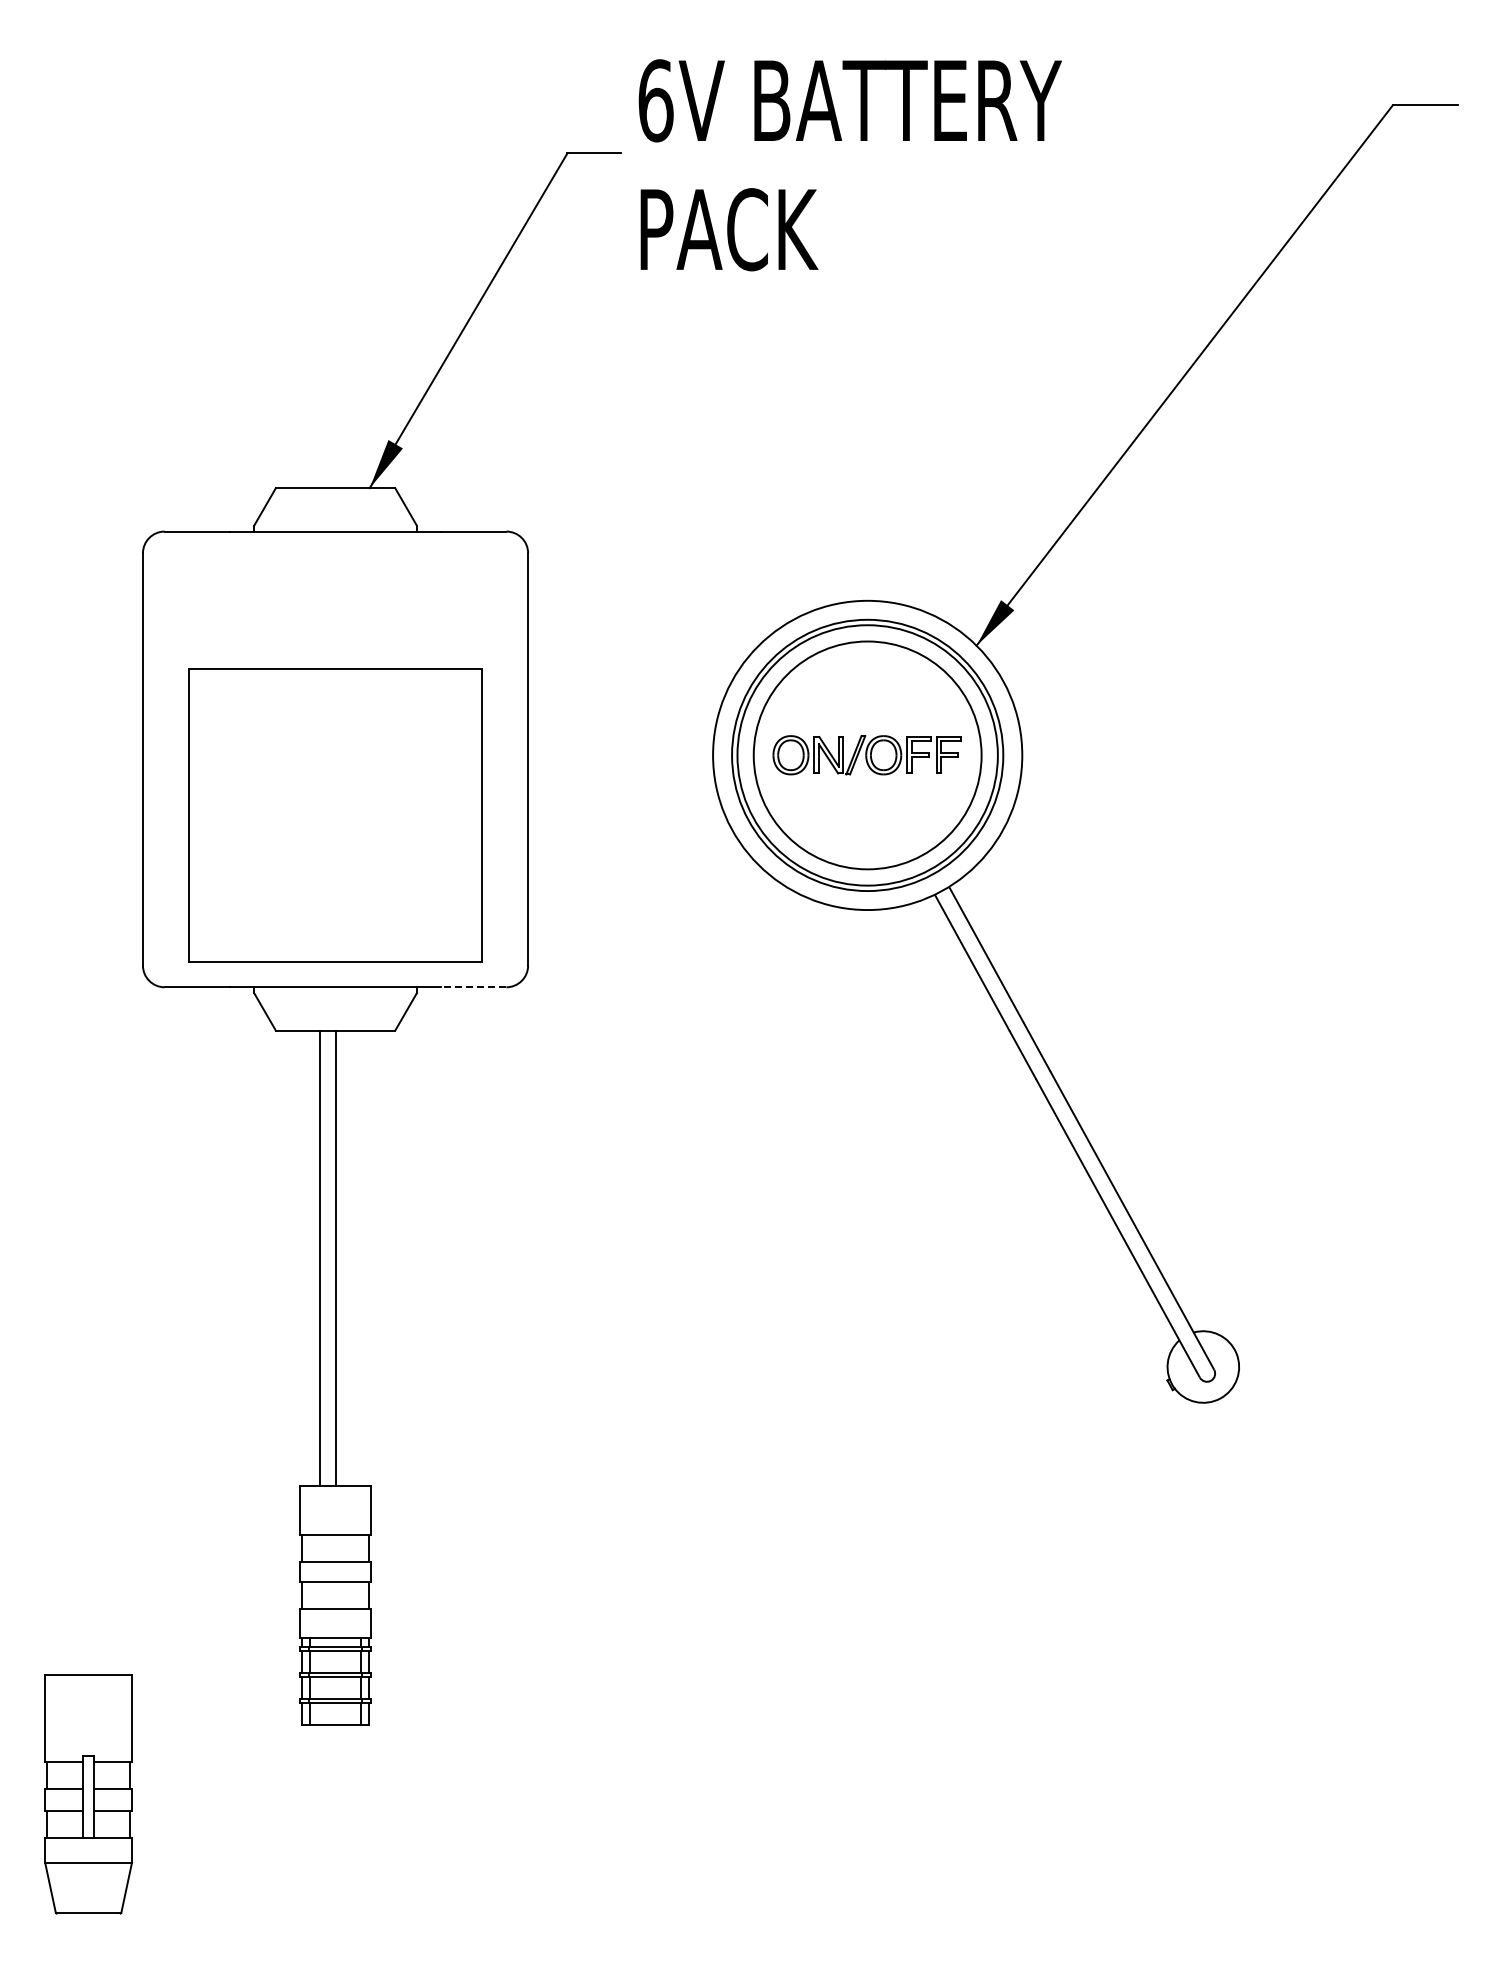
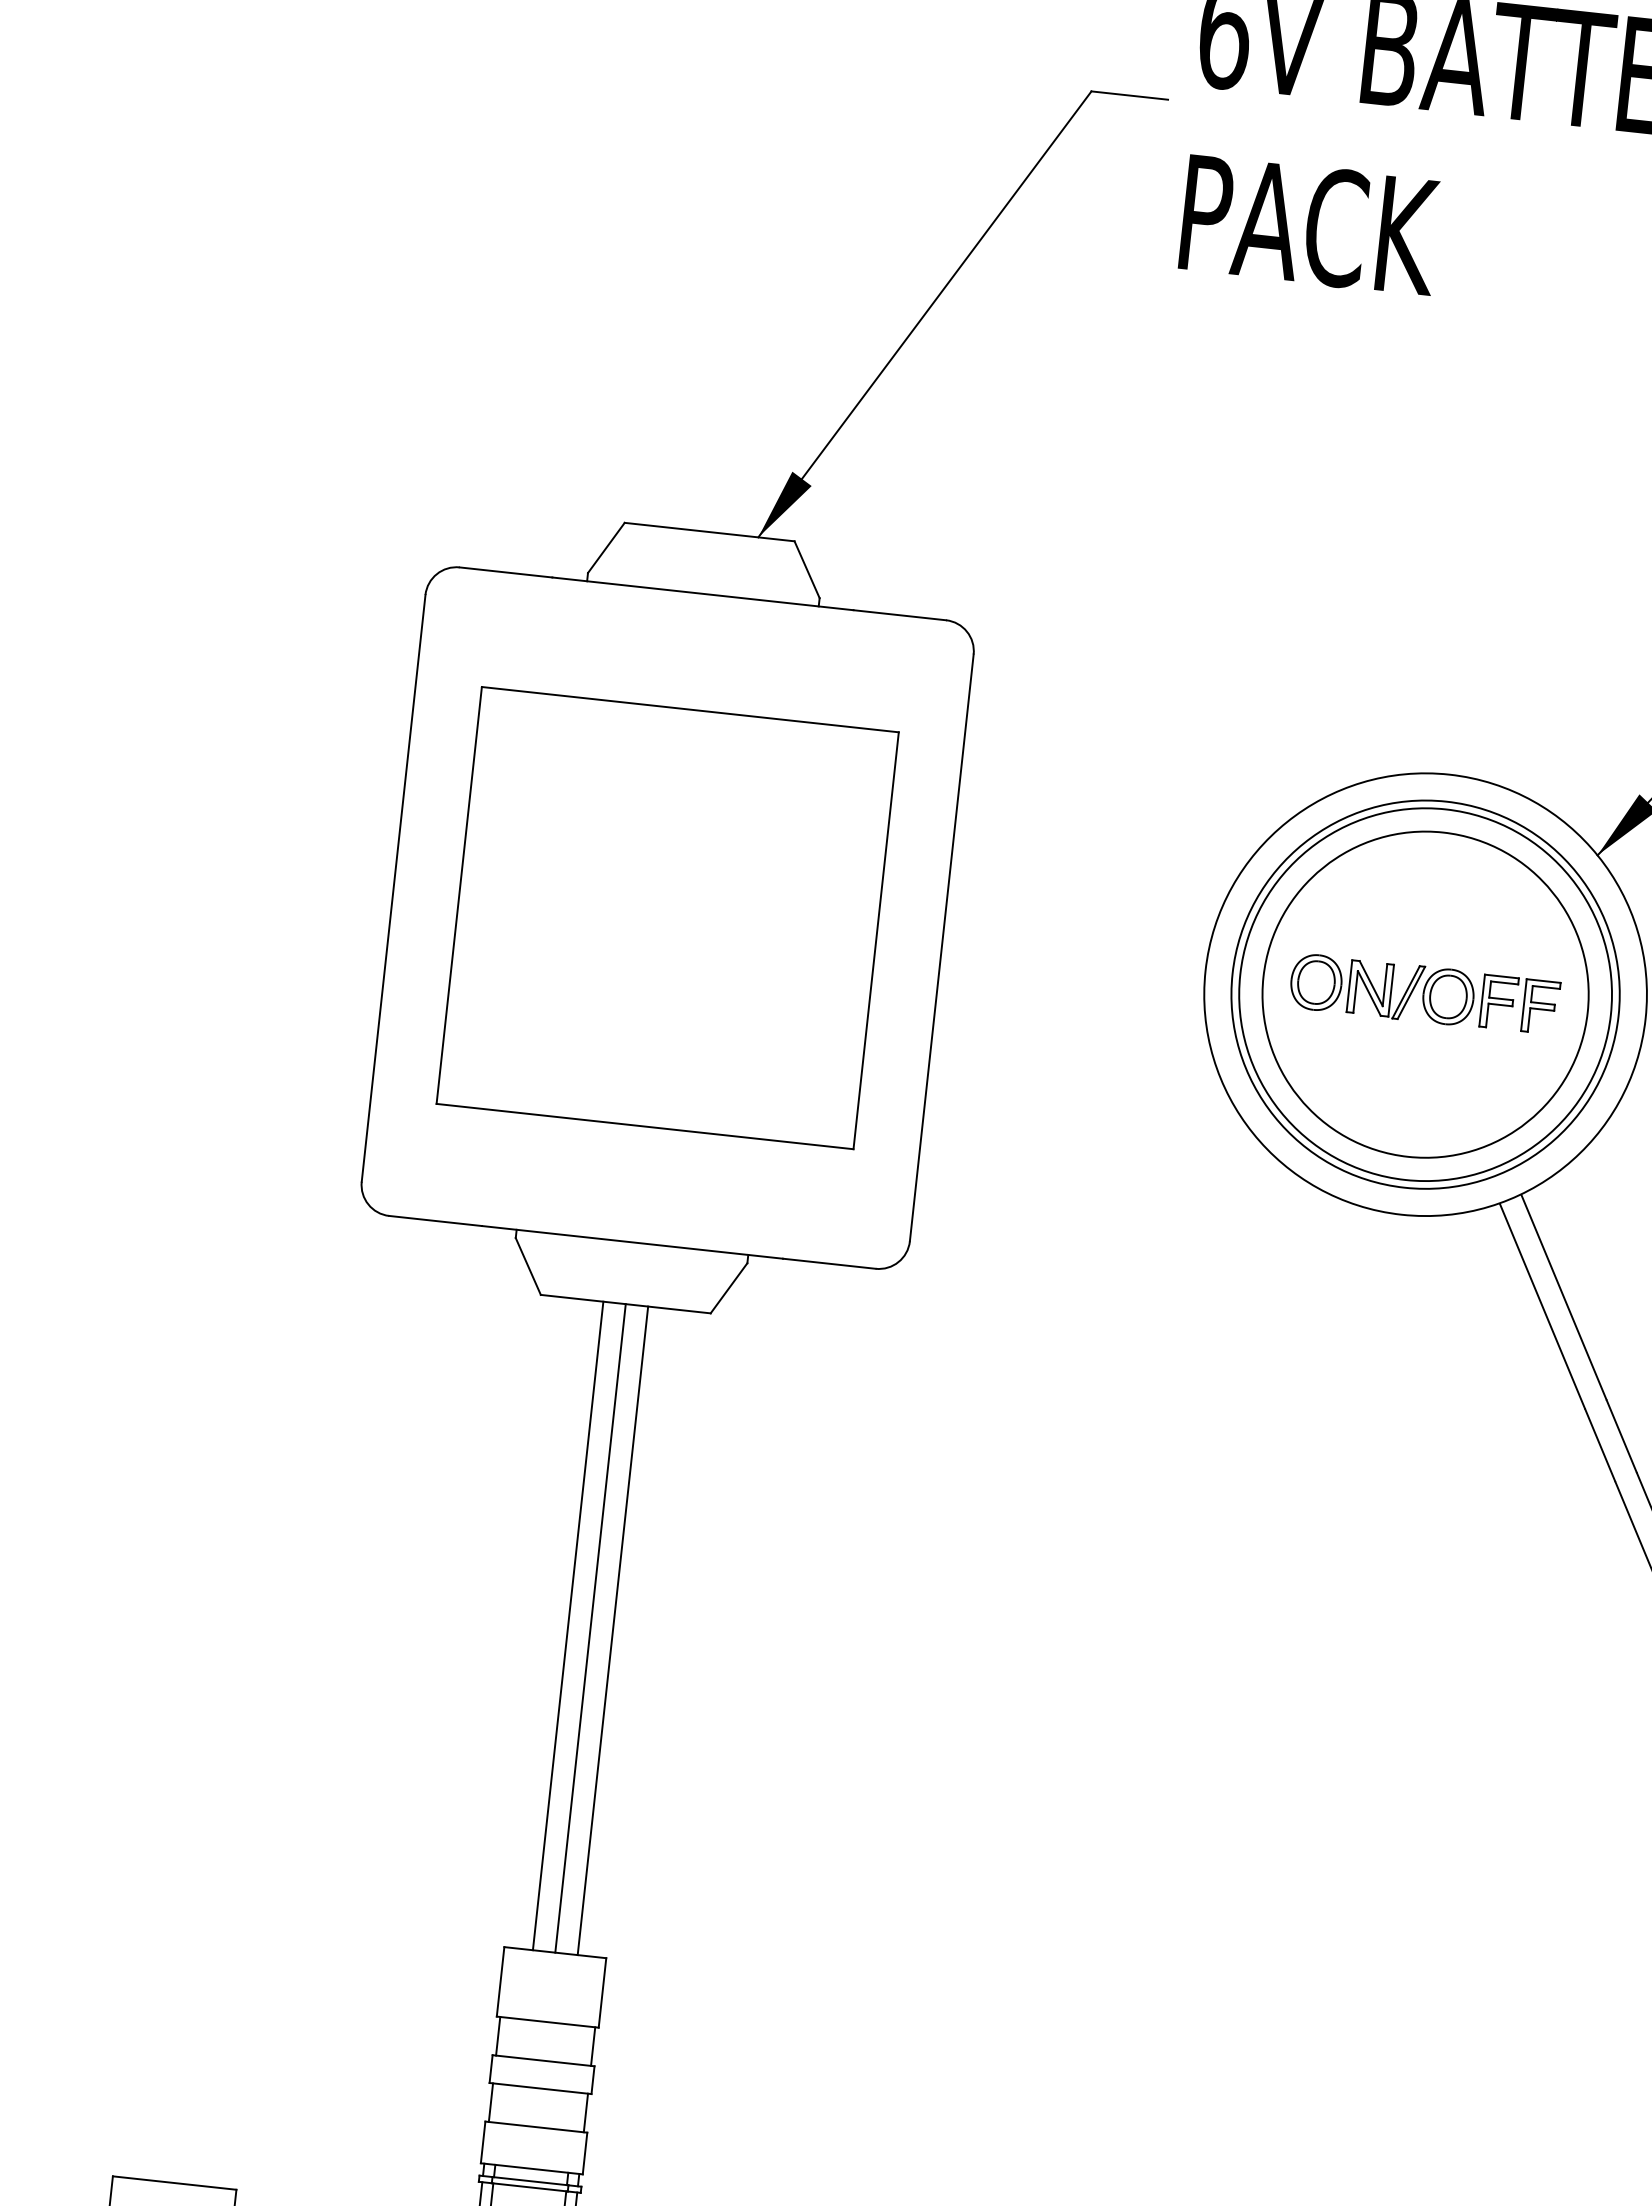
part: (335, 815) -> (667, 918), moved
line: (473, 987) -> (828, 1264), dashed -> solid
line: (351, 1258) -> (613, 1630), added

